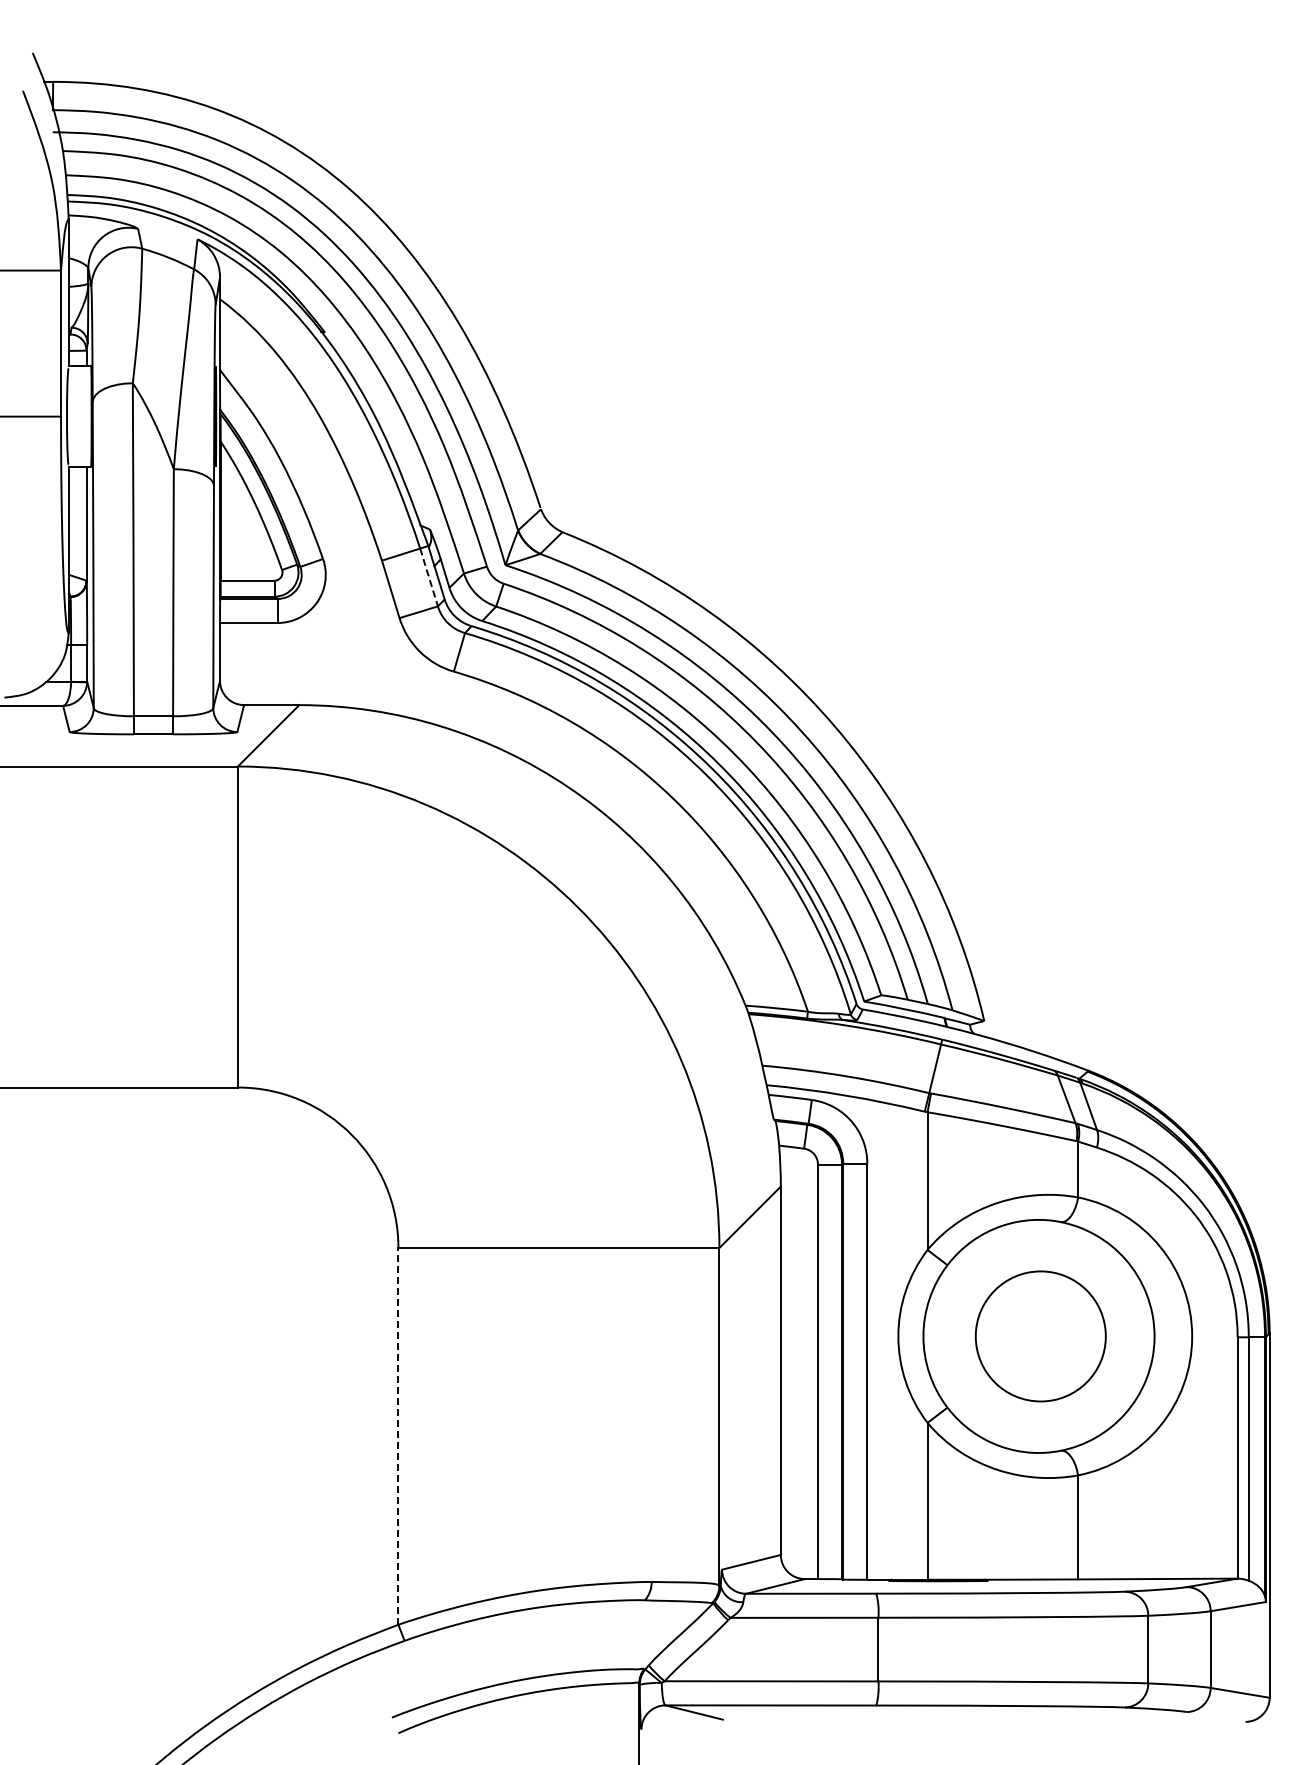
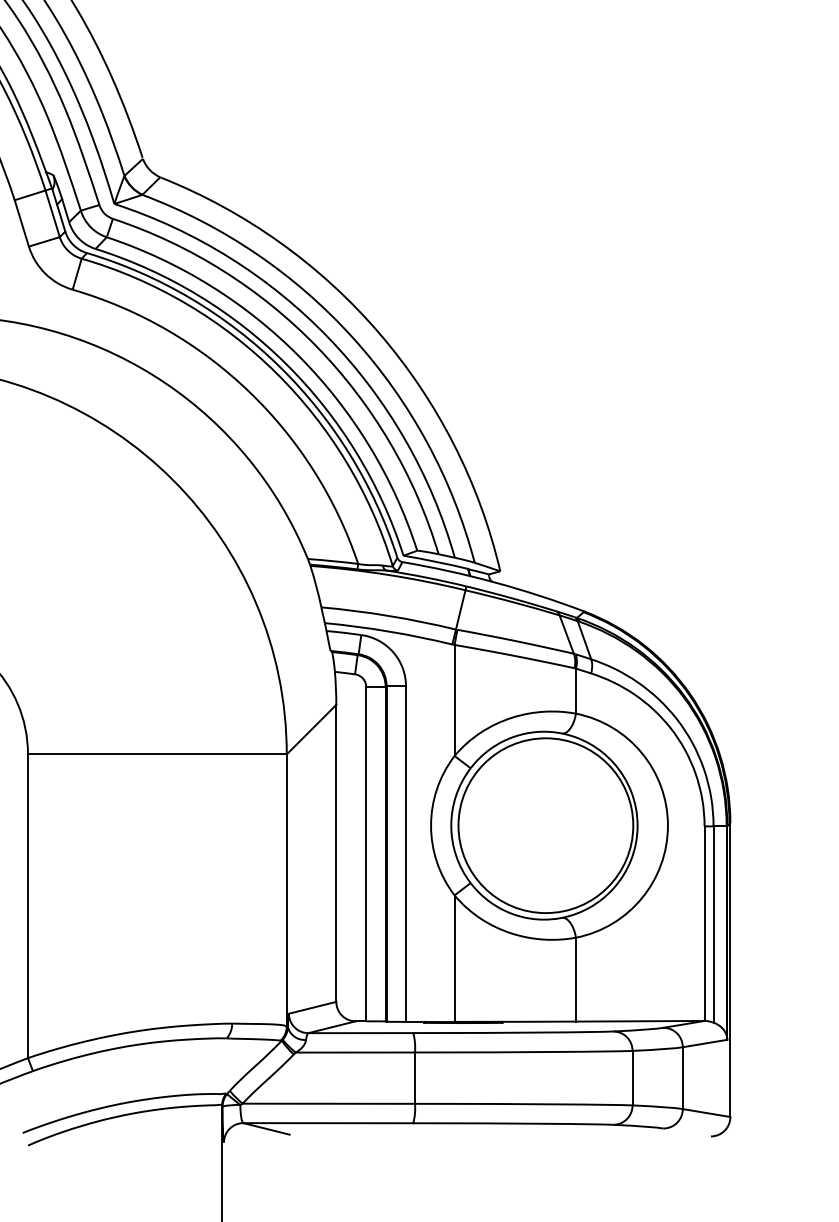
line: (429, 577) -> (53, 213), dashed -> solid
circle: (1040, 1336) -> (545, 825), size x1.67
line: (398, 1435) -> (28, 905), dashed -> solid

